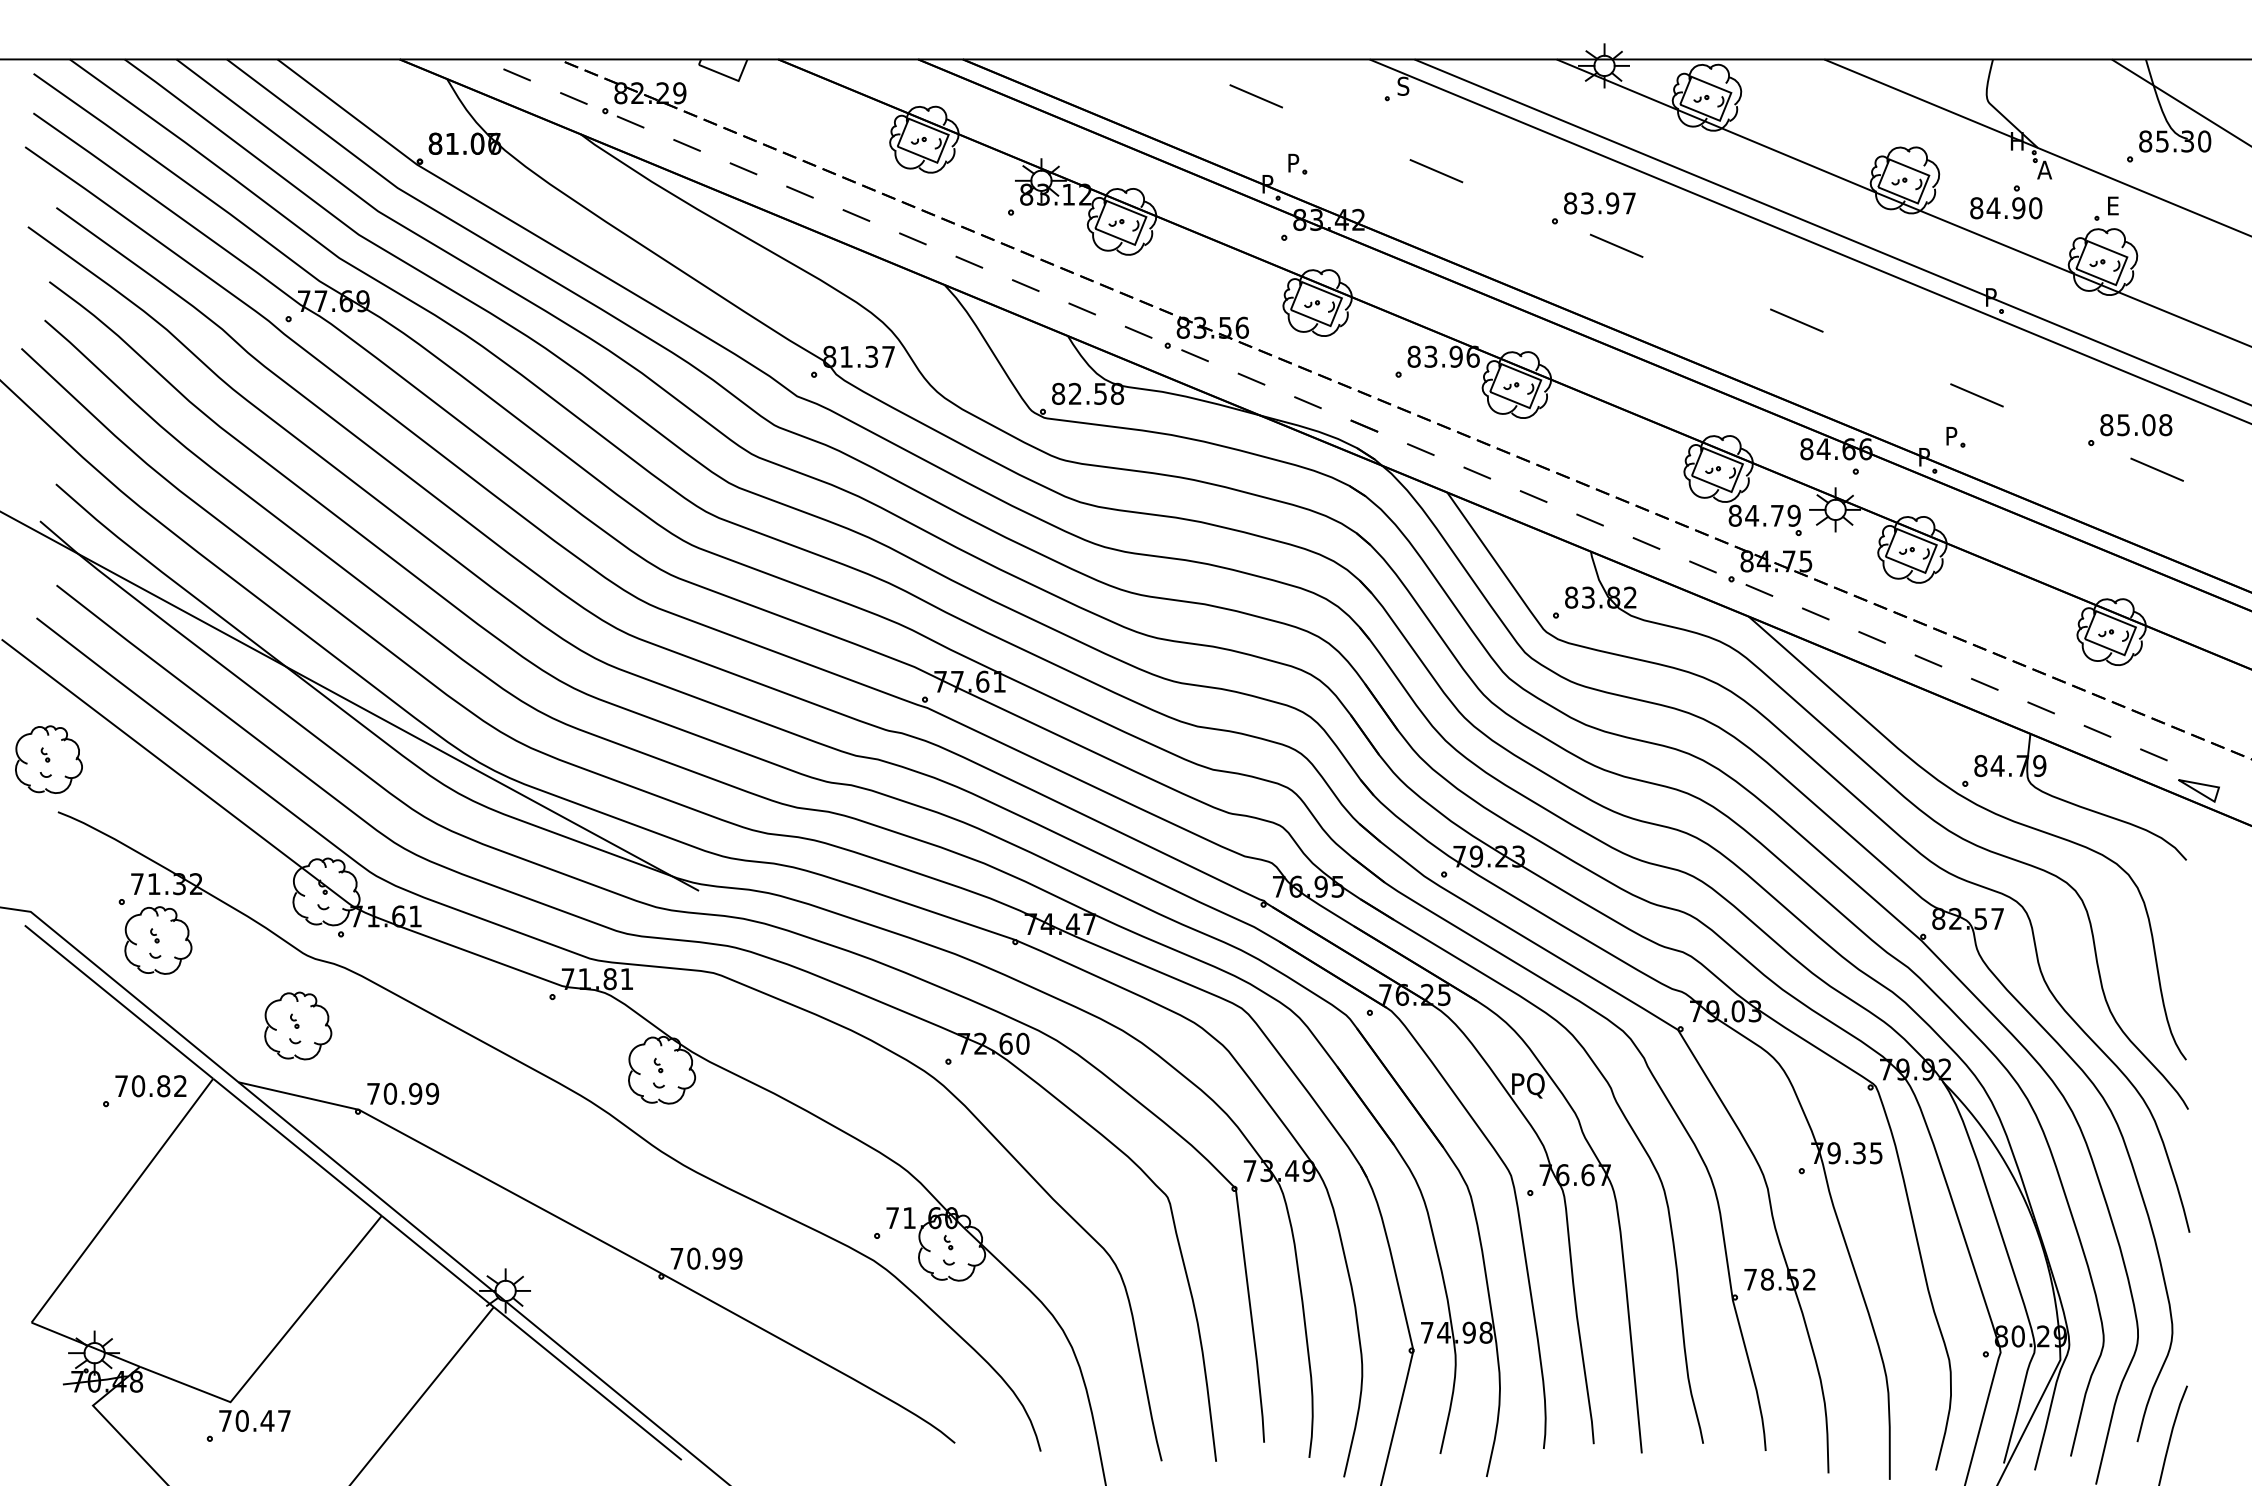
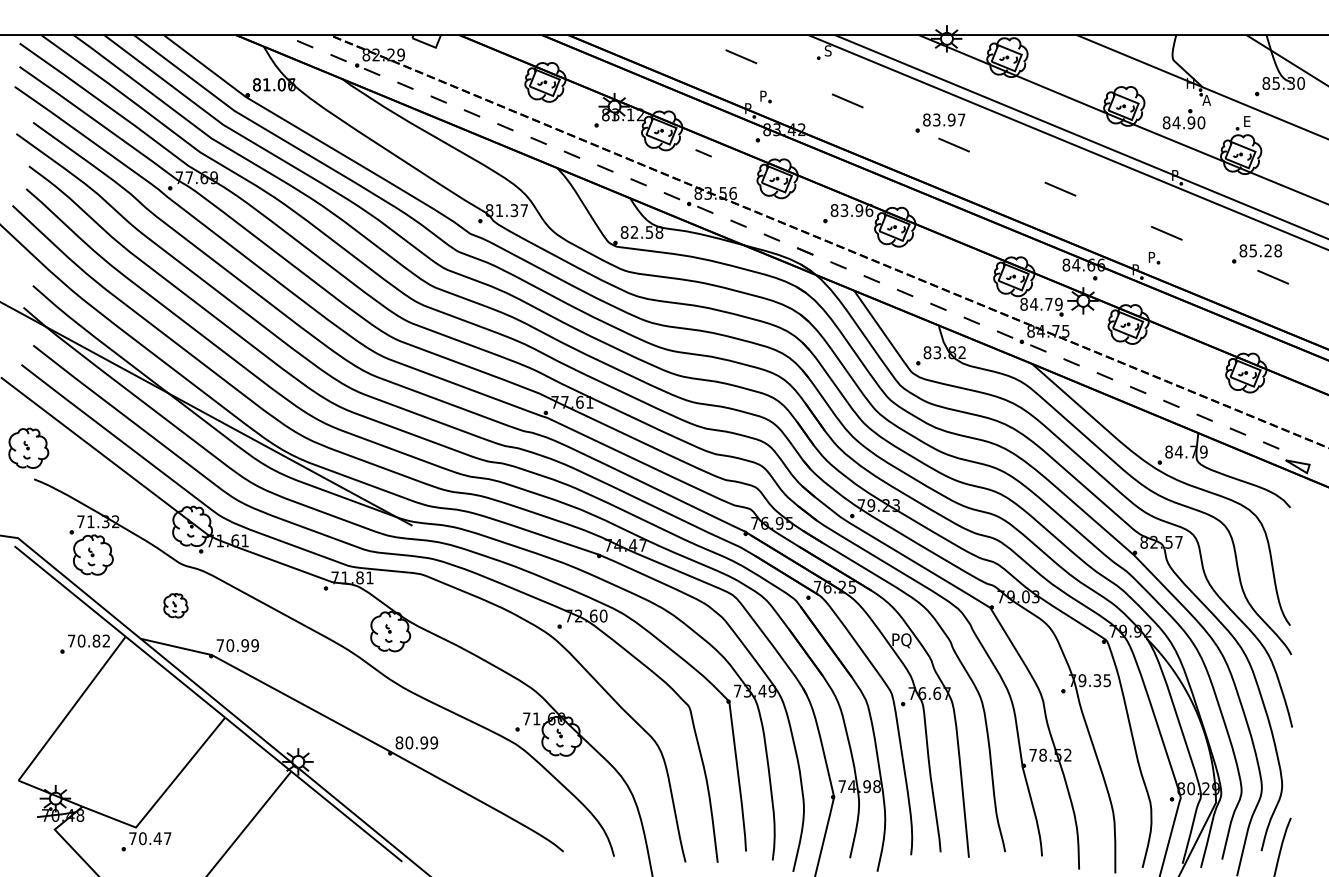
line: (1192, 260) -> (703, 153), added
text: (2149, 424) -> (1268, 250), 85.08 -> 85.28
part: (297, 1025) -> (175, 605), size x0.6
text: (677, 1258) -> (399, 742), 70.99 -> 80.99

